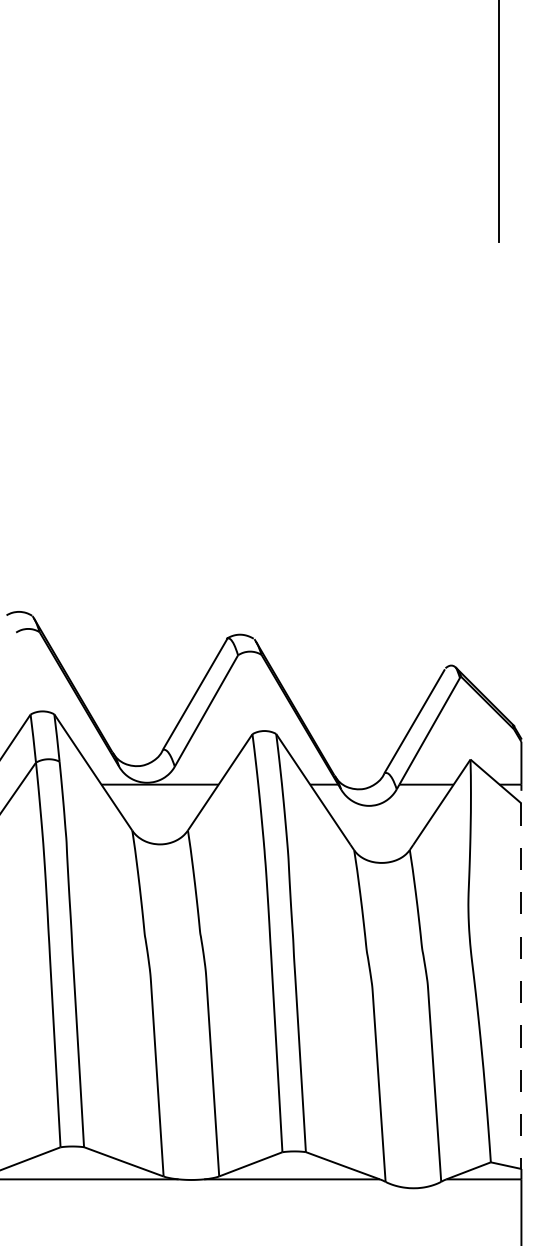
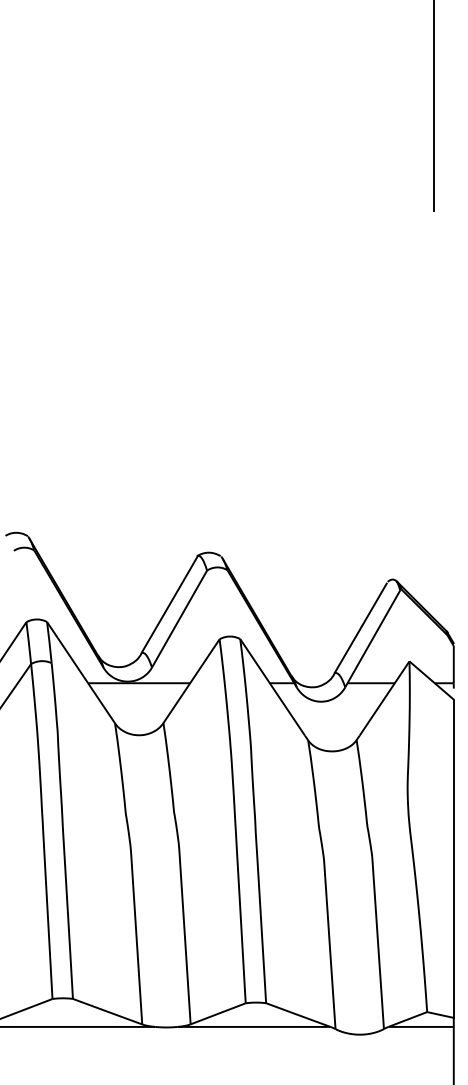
line: (521, 986) -> (453, 858), dashed -> solid

